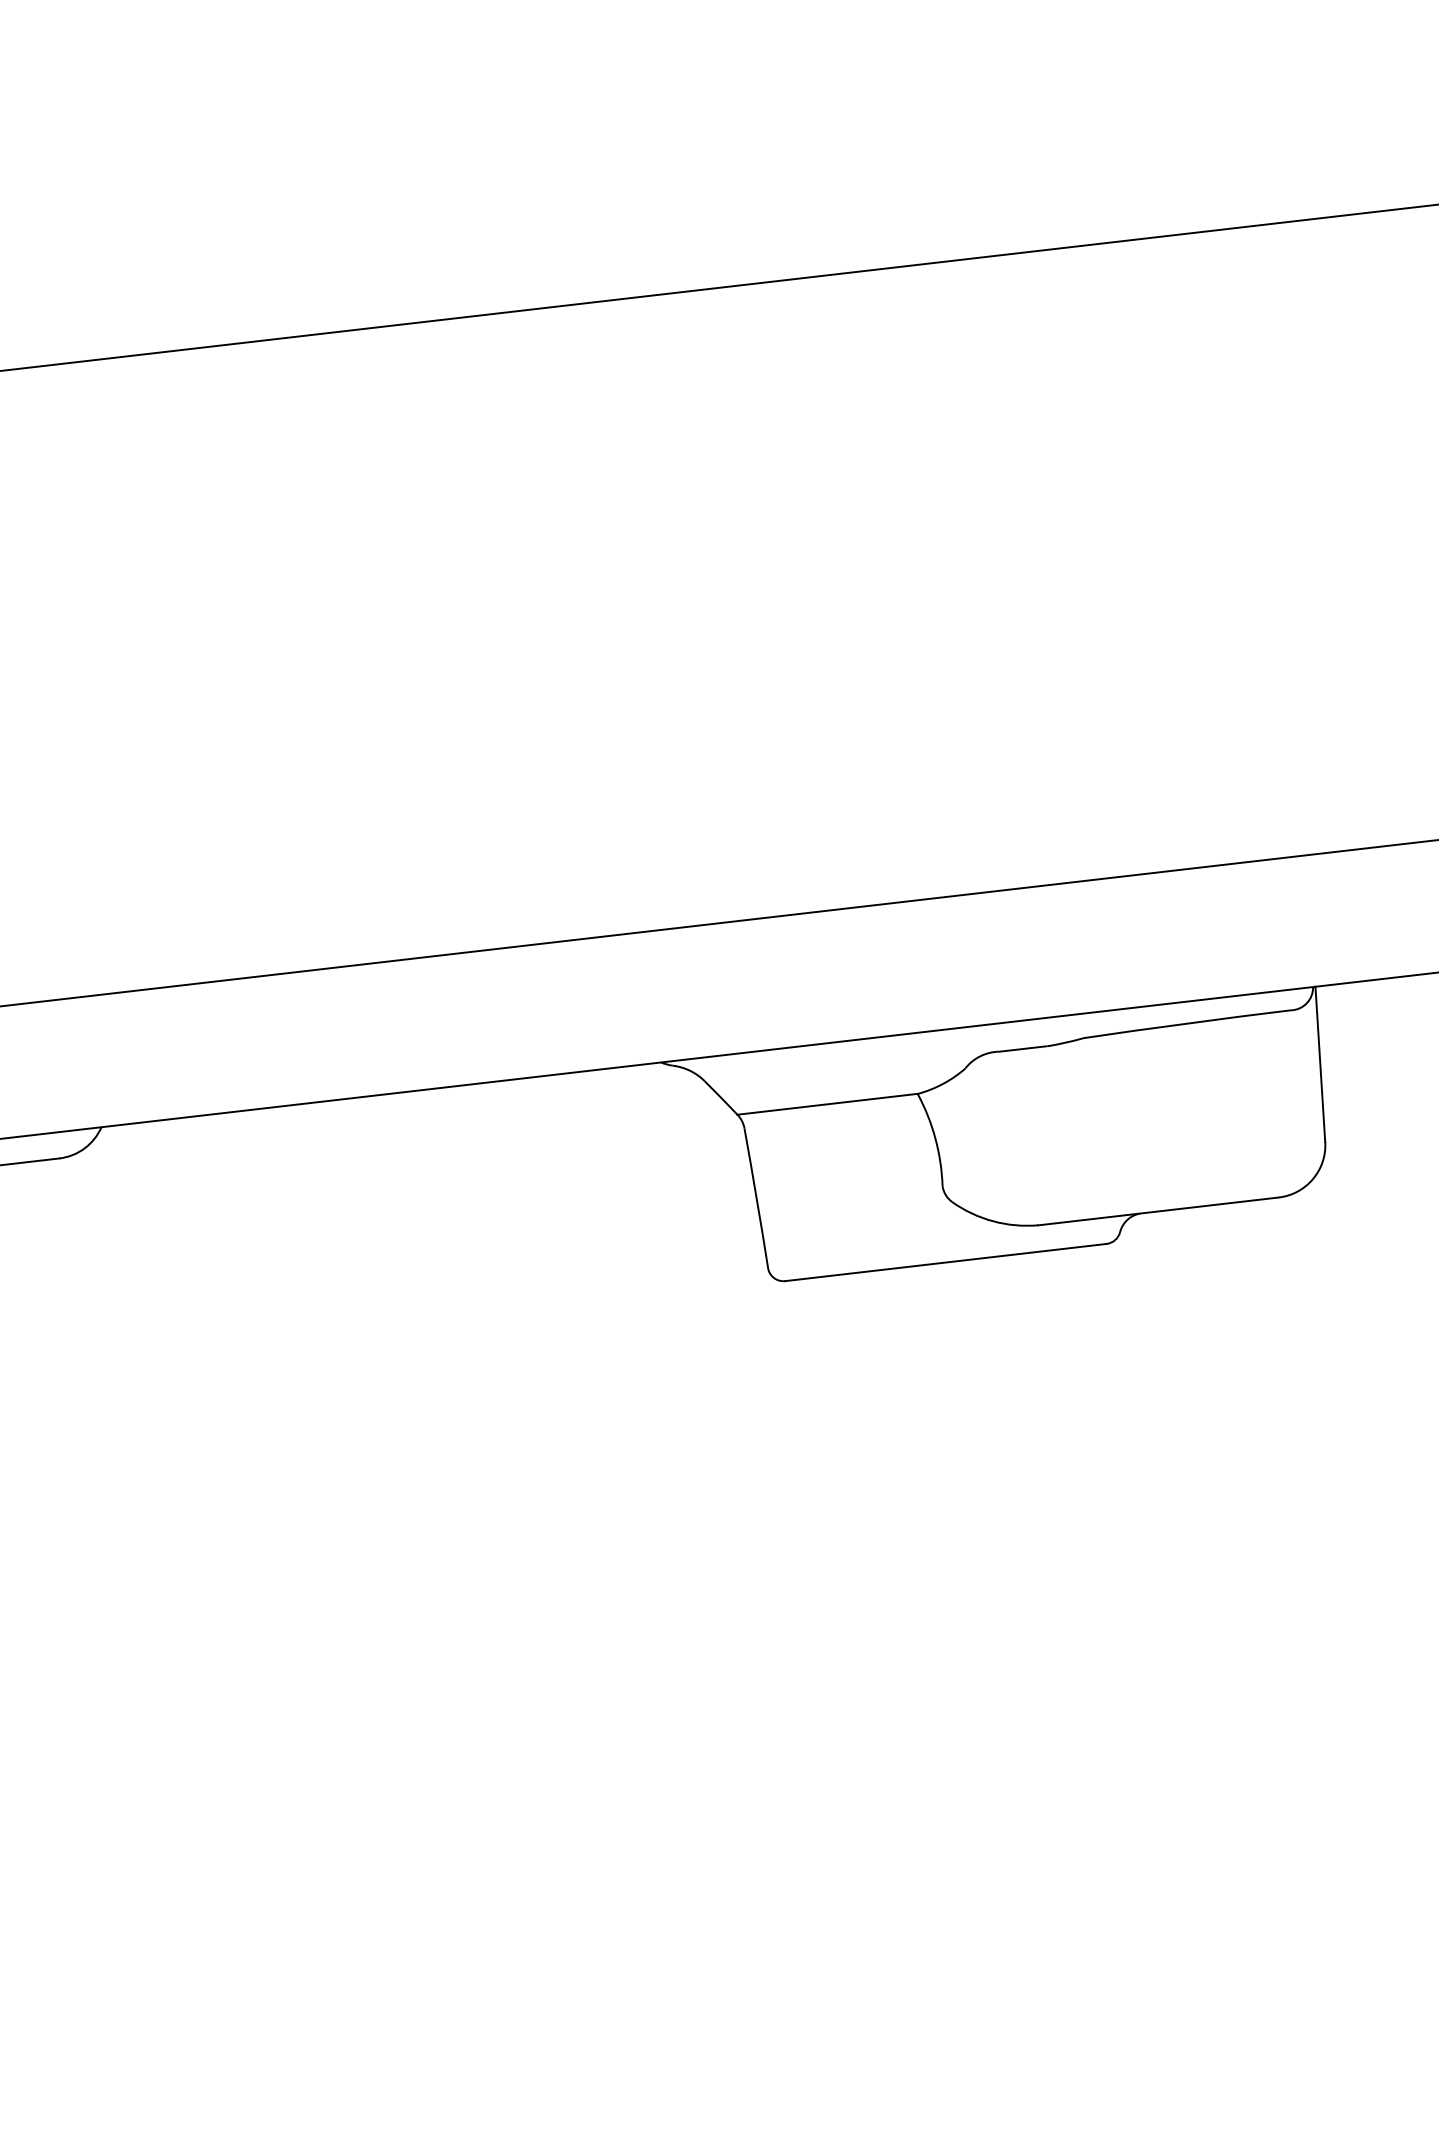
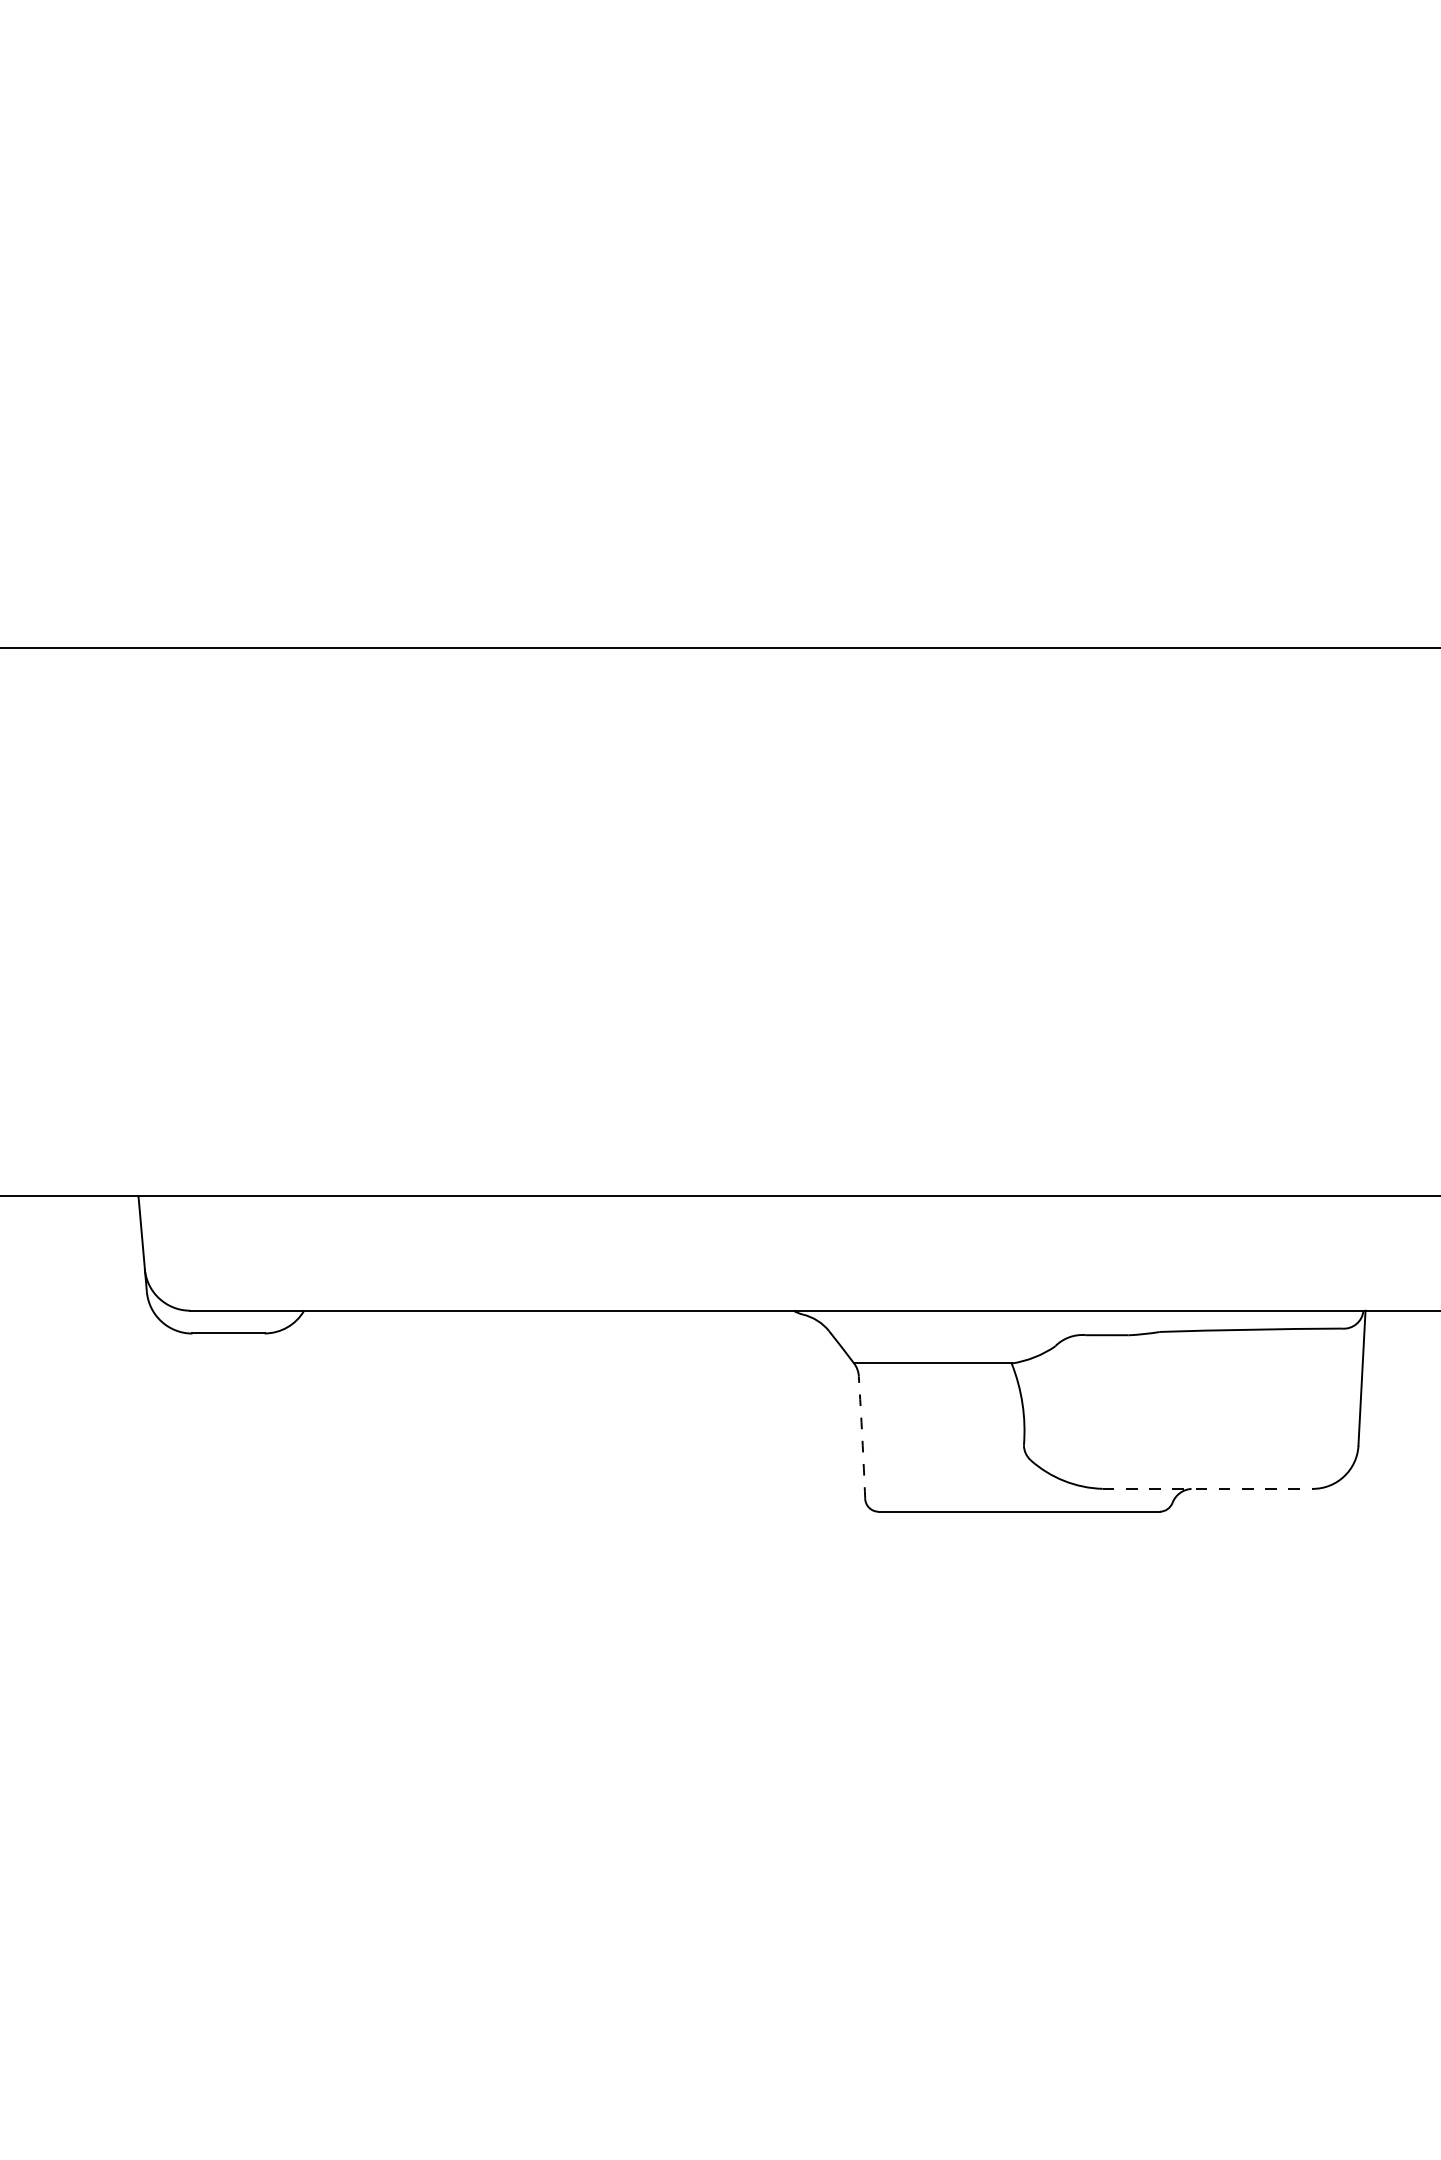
arc: (756, 1198) -> (862, 1437), solid -> dashed
line: (1158, 1211) -> (1207, 1488), solid -> dashed

